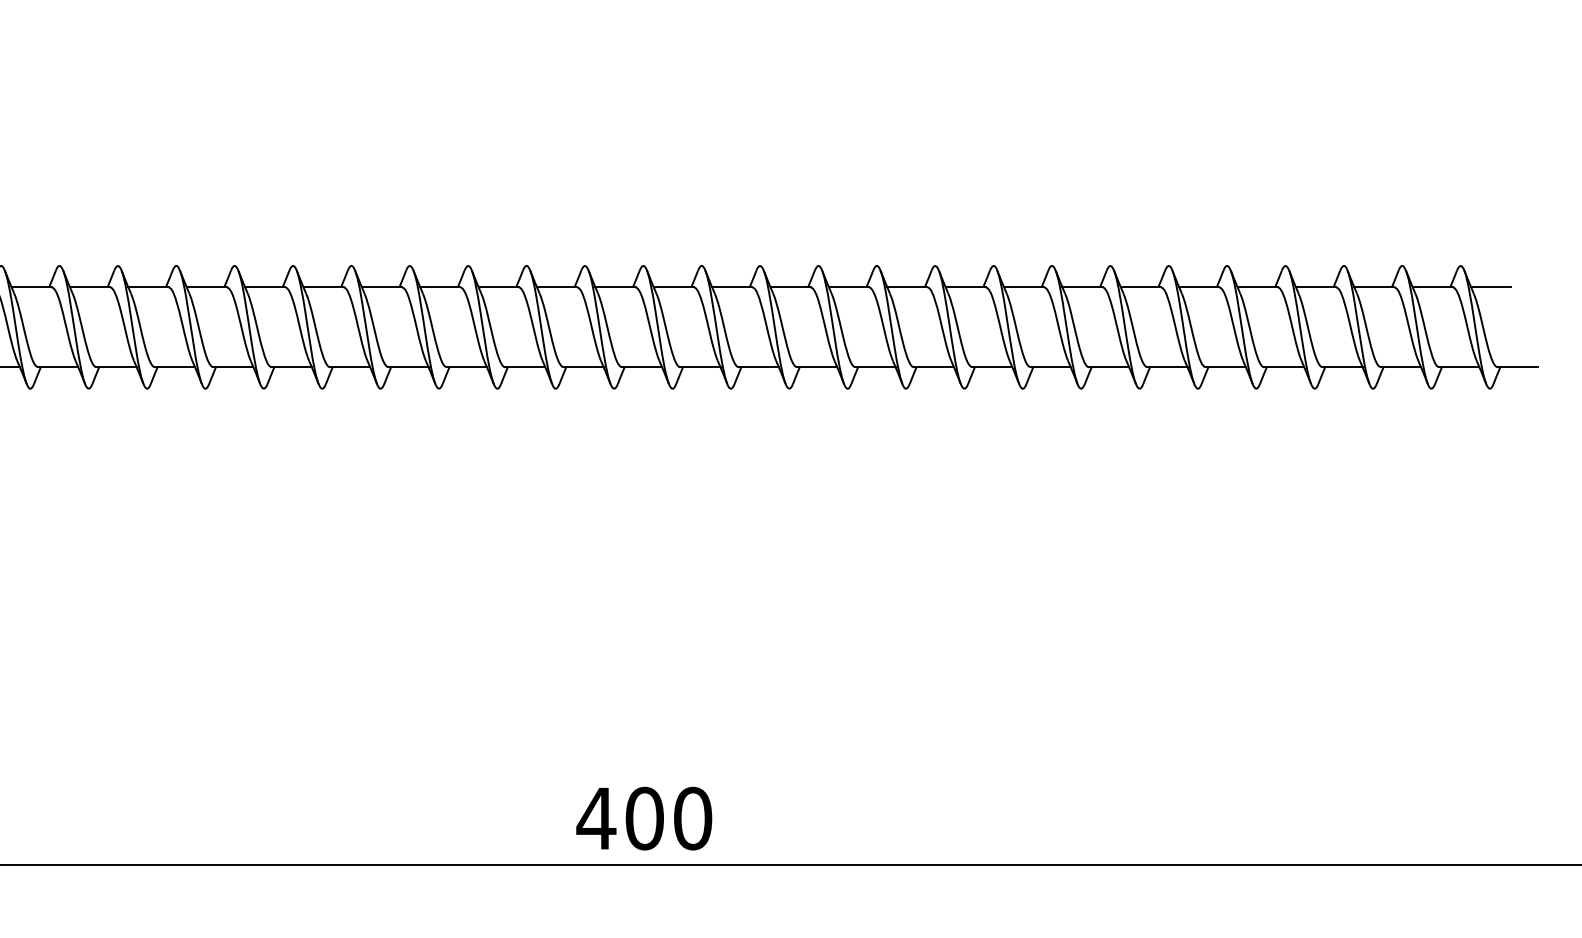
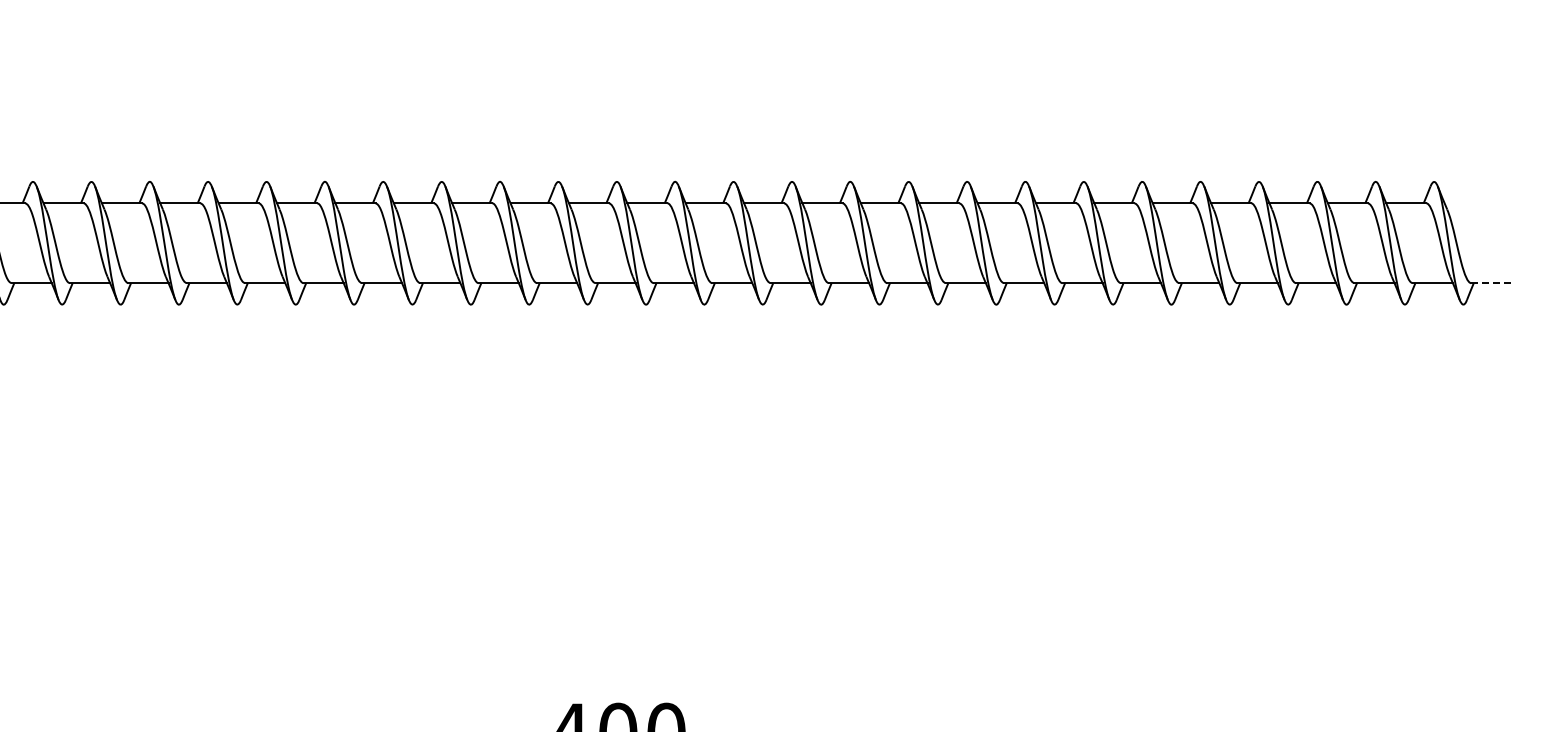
line: (1491, 287) -> (1464, 203), removed
line: (1517, 367) -> (1490, 283), solid -> dashed

